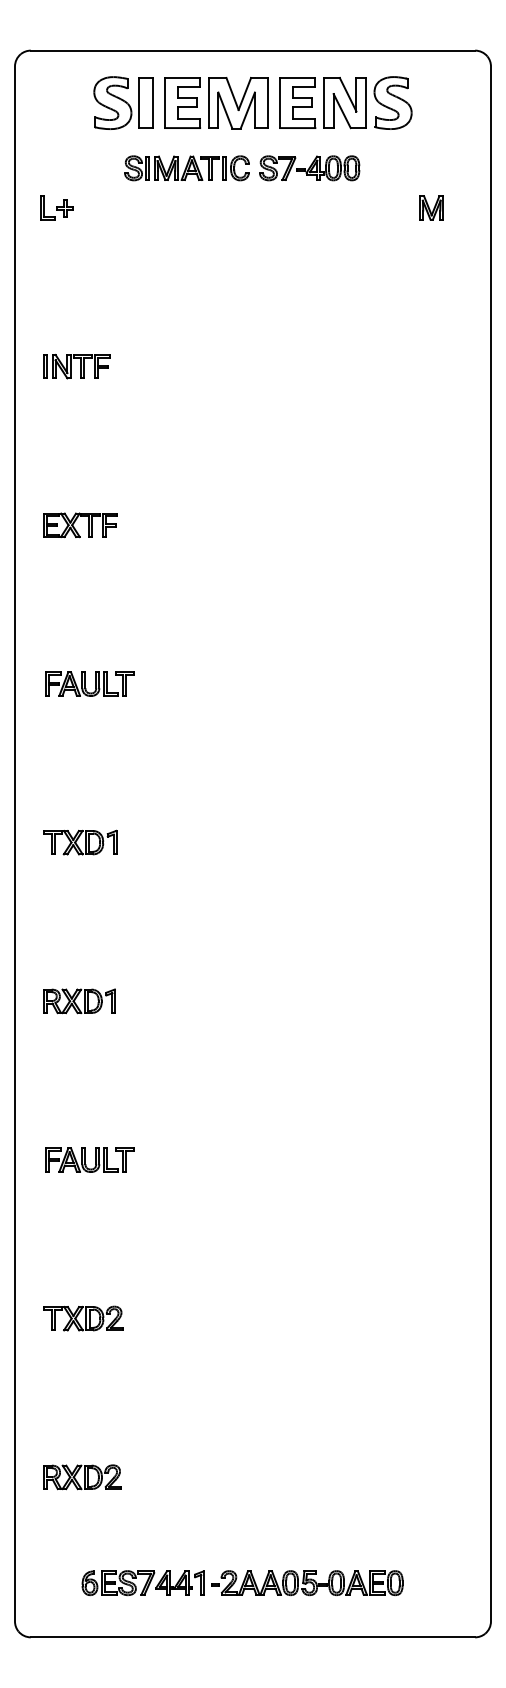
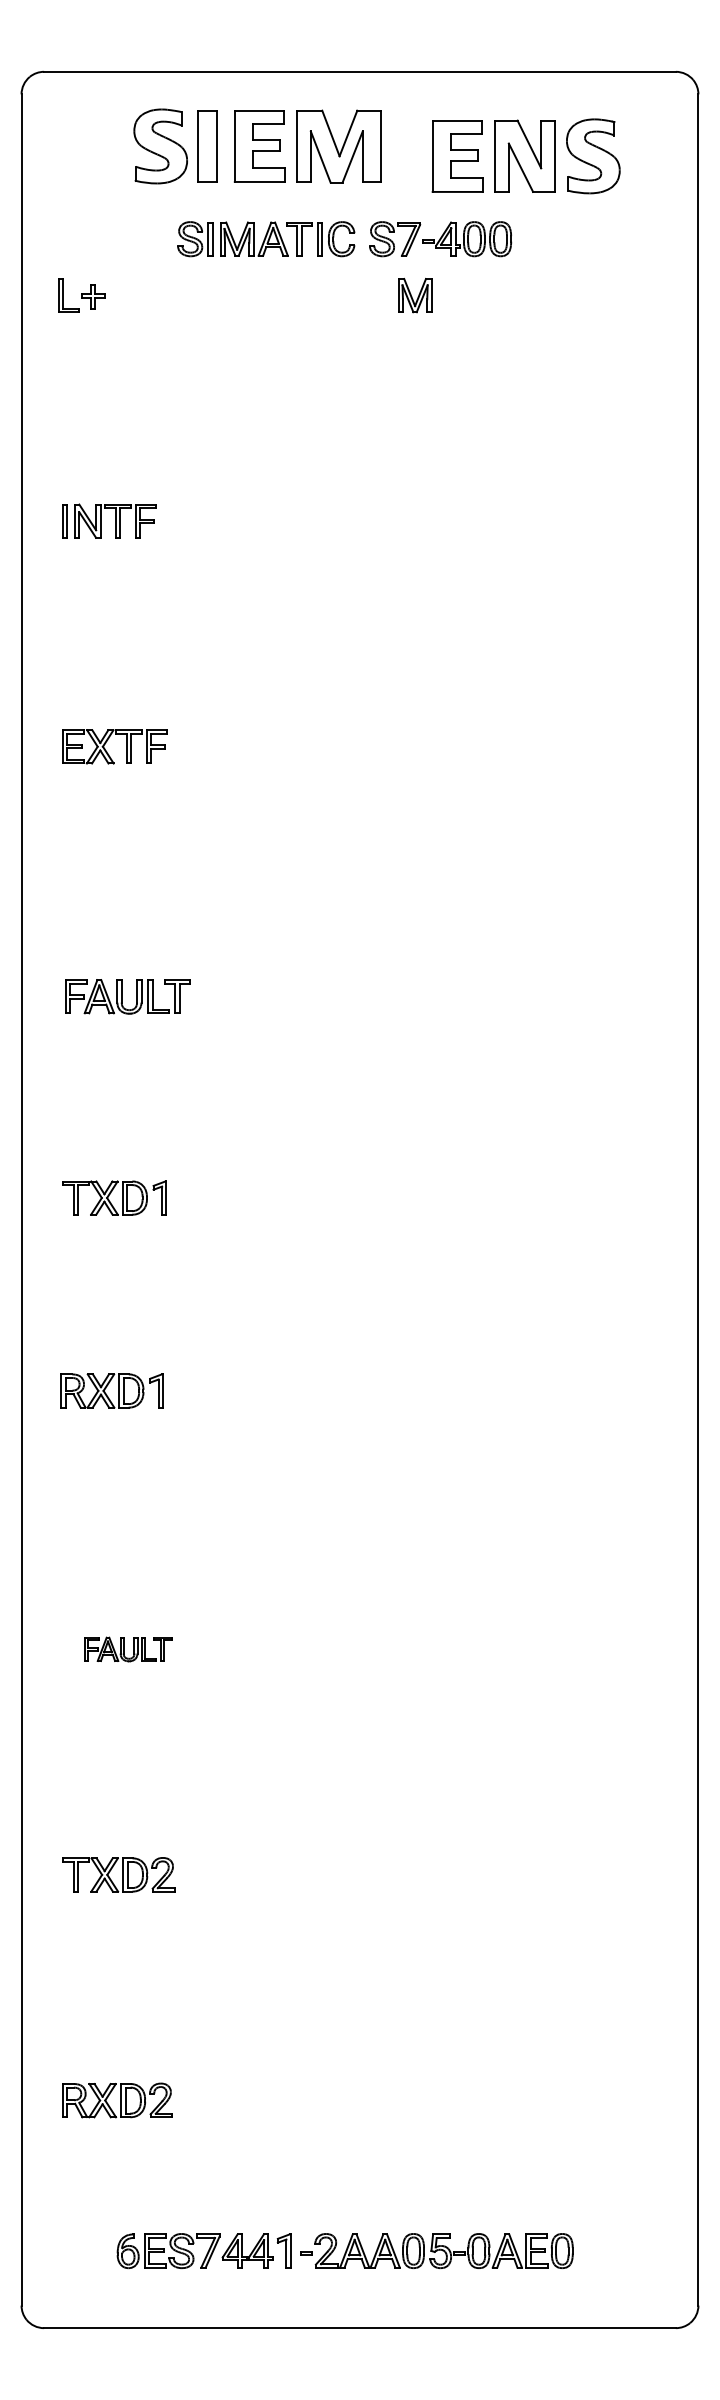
part: (345, 102) -> (525, 155), moved
part: (431, 207) -> (414, 294), moved
part: (89, 683) -> (127, 995), moved
part: (79, 1001) -> (111, 1391), moved
part: (89, 1159) -> (127, 1648), size x0.7

